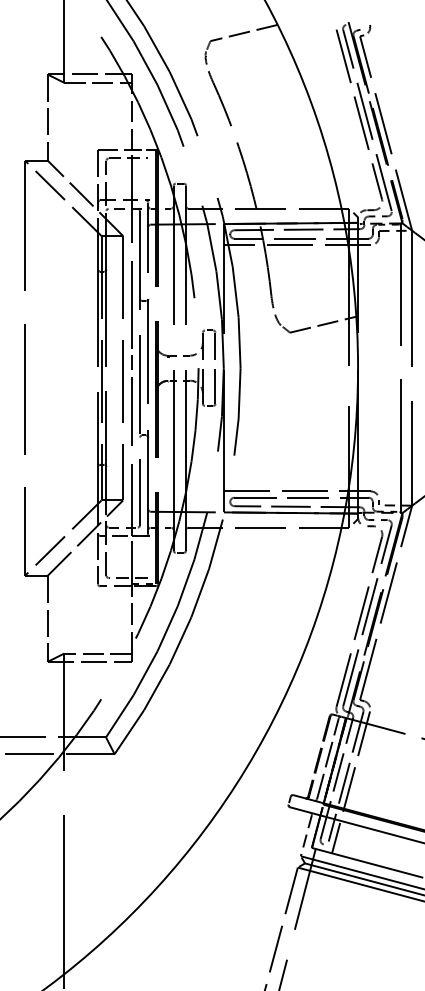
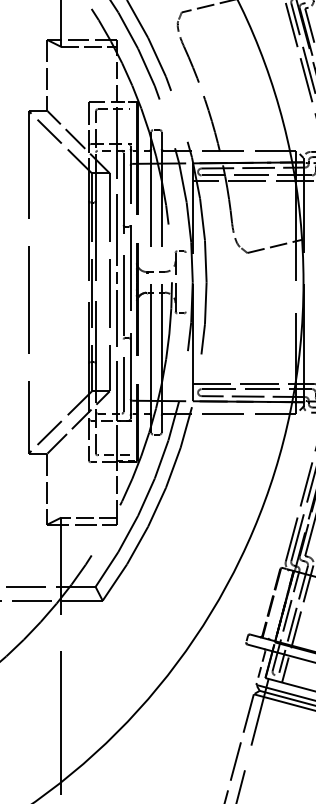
line: (215, 367) -> (185, 281), removed
line: (327, 758) -> (278, 604), removed

